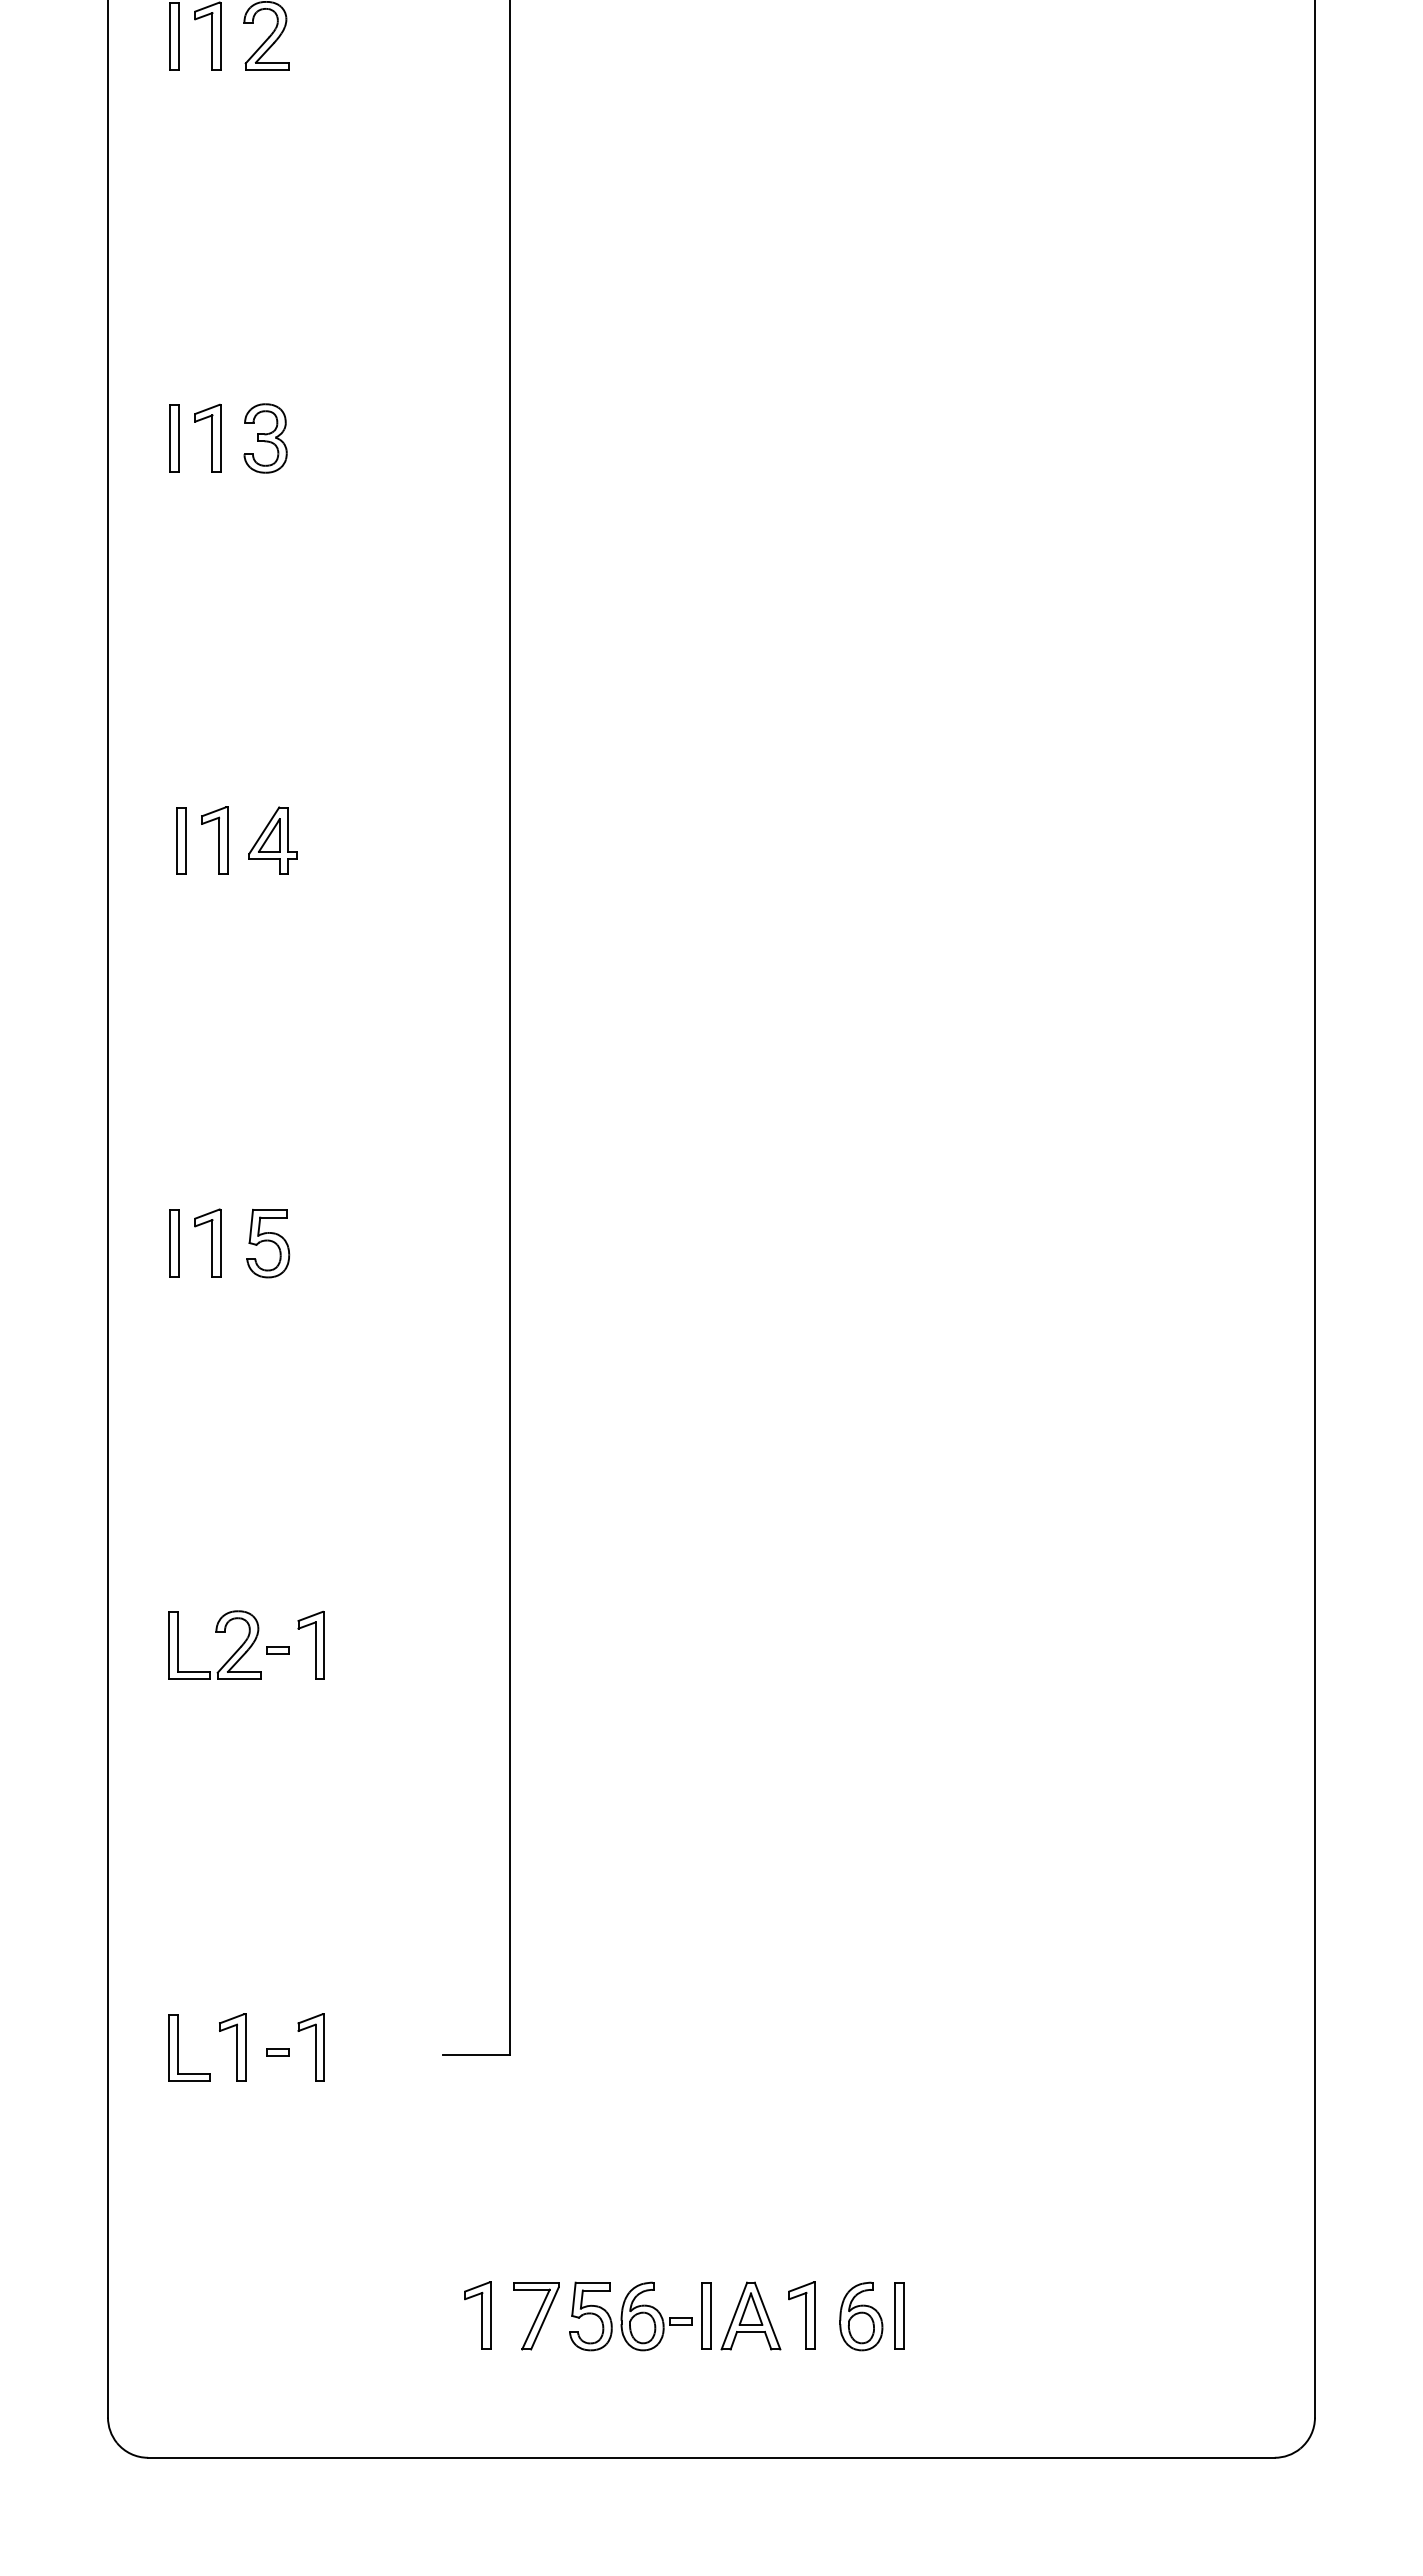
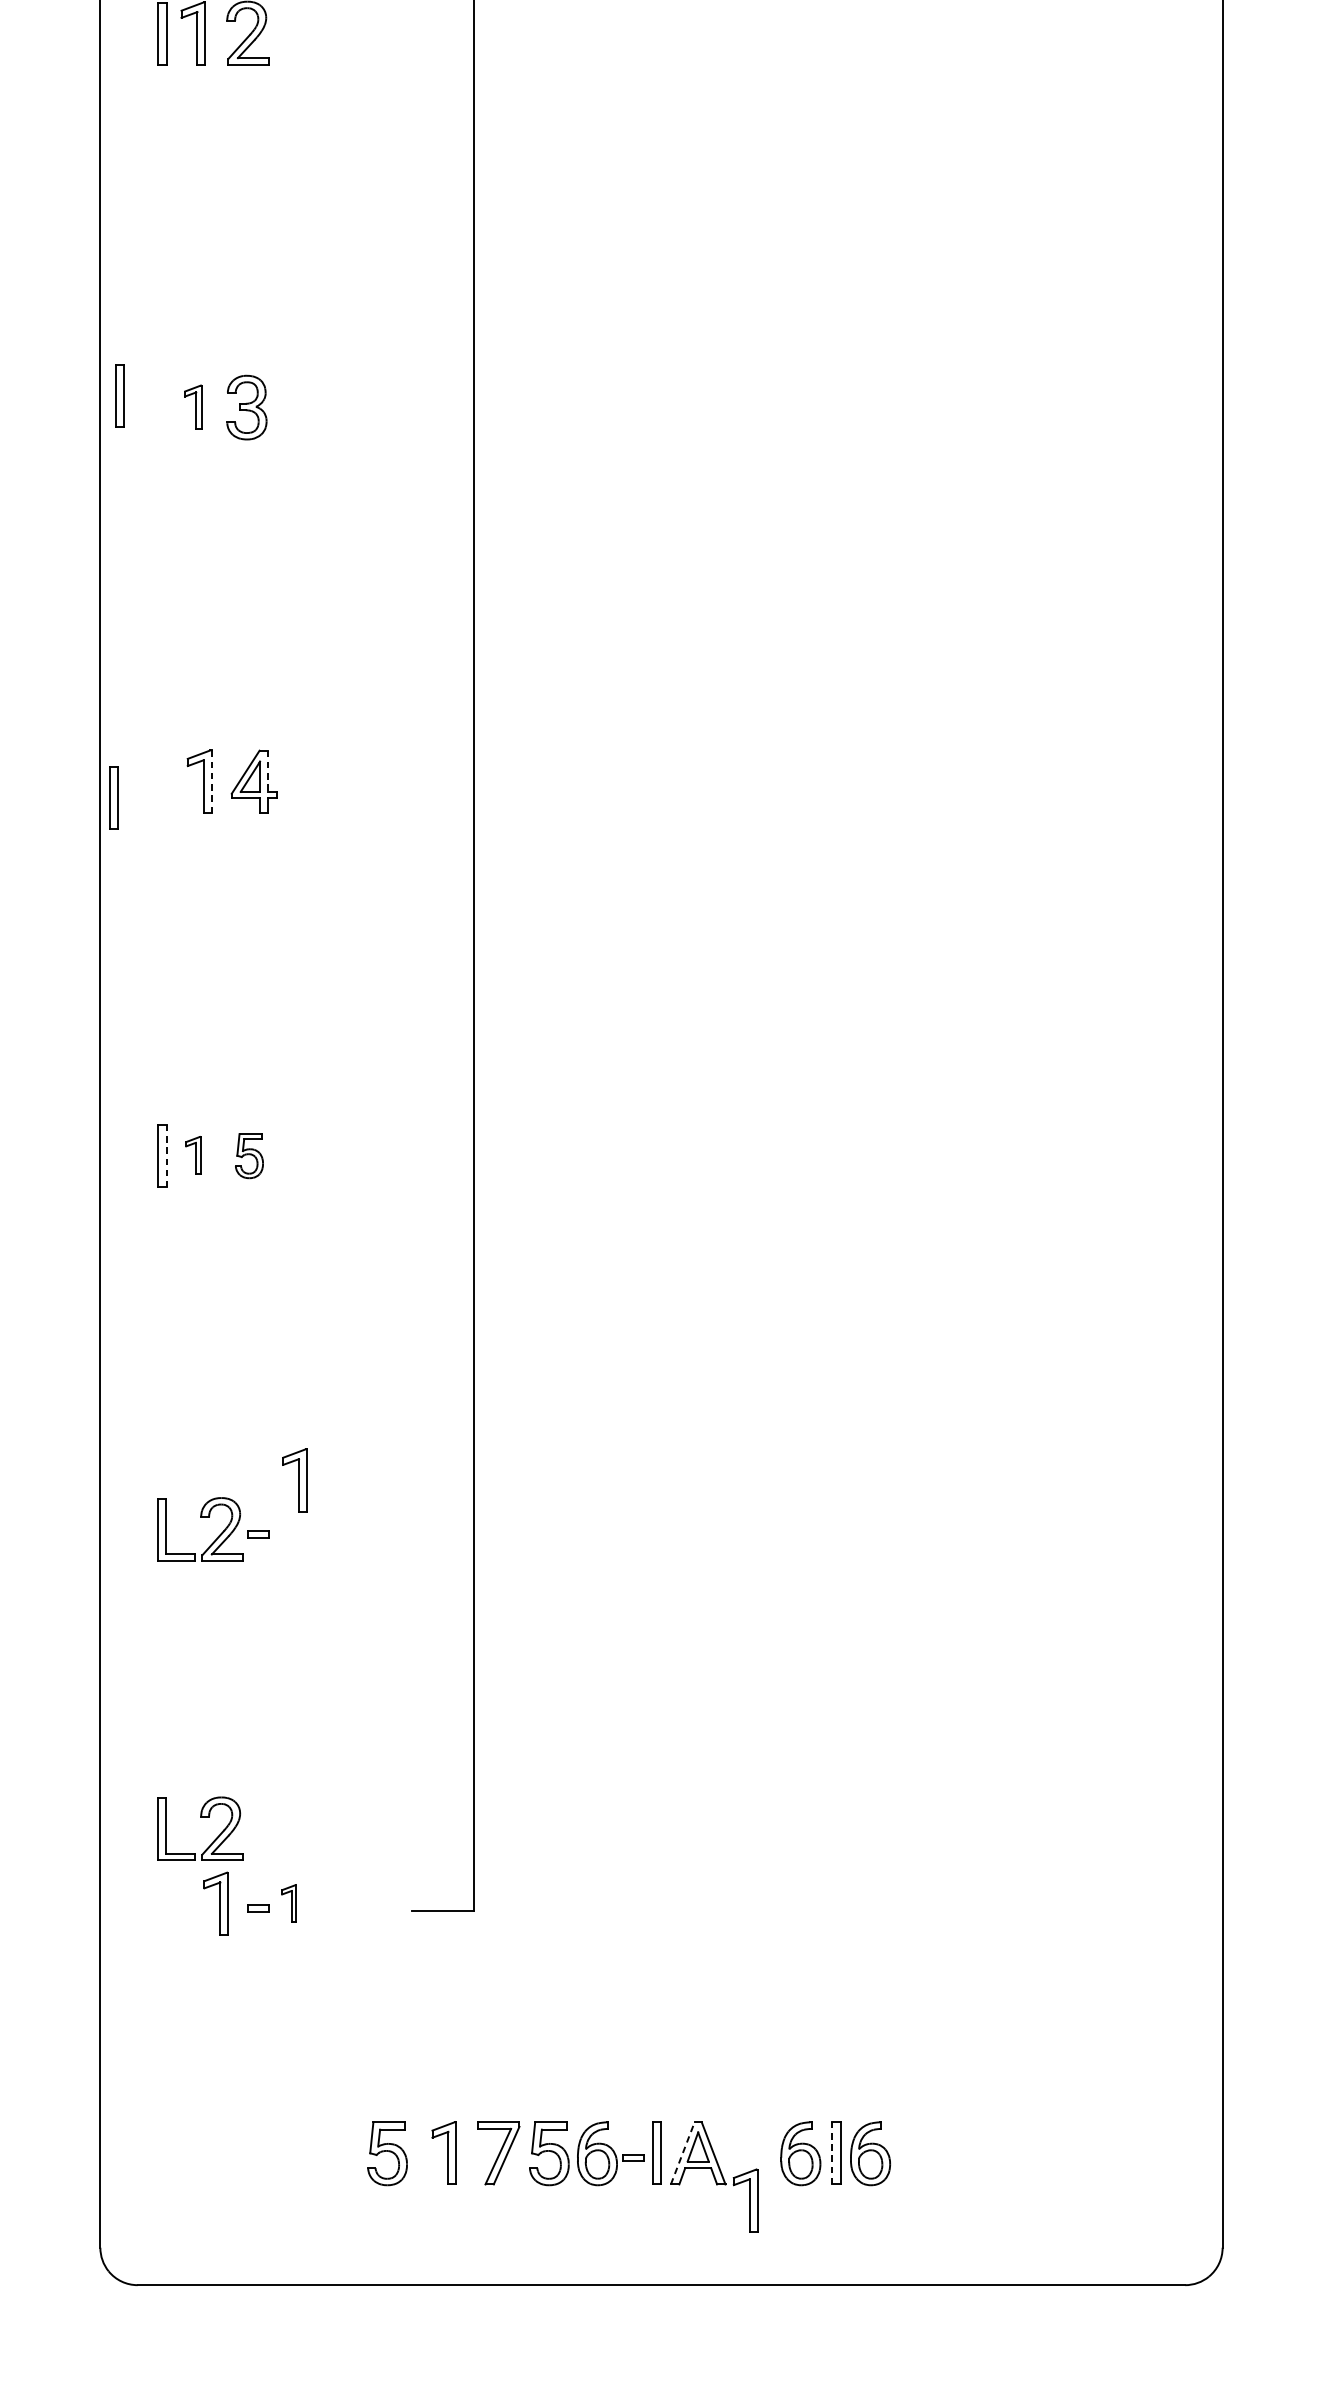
part: (207, 437) -> (192, 406), size x0.7
part: (174, 438) -> (119, 395), moved
line: (288, 830) -> (268, 772), solid -> dashed
part: (181, 840) -> (113, 798), moved
line: (227, 840) -> (211, 781), solid -> dashed
part: (207, 1242) -> (192, 1155), size x0.6
line: (179, 1243) -> (166, 1156), solid -> dashed
part: (268, 1243) -> (249, 1156), size x0.7
part: (310, 1644) -> (294, 1479), moved
part: (215, 1954) -> (200, 1817), added
part: (178, 2047) -> (165, 1903), removed
part: (310, 2047) -> (288, 1903), size x0.6
part: (801, 2315) -> (745, 2200), moved
line: (895, 2315) -> (832, 2152), solid -> dashed
part: (416, 2316) -> (387, 2153), added
line: (734, 2316) -> (682, 2153), solid -> dashed
part: (936, 2316) -> (870, 2153), added

